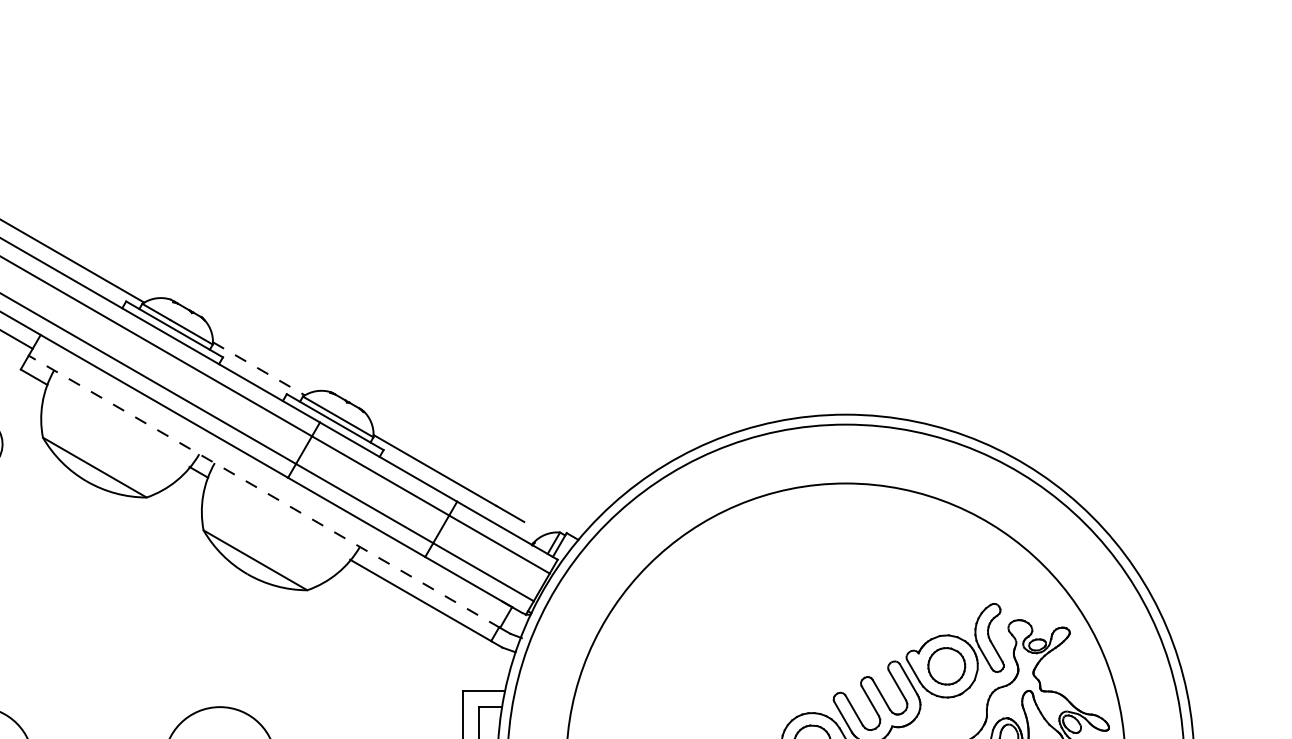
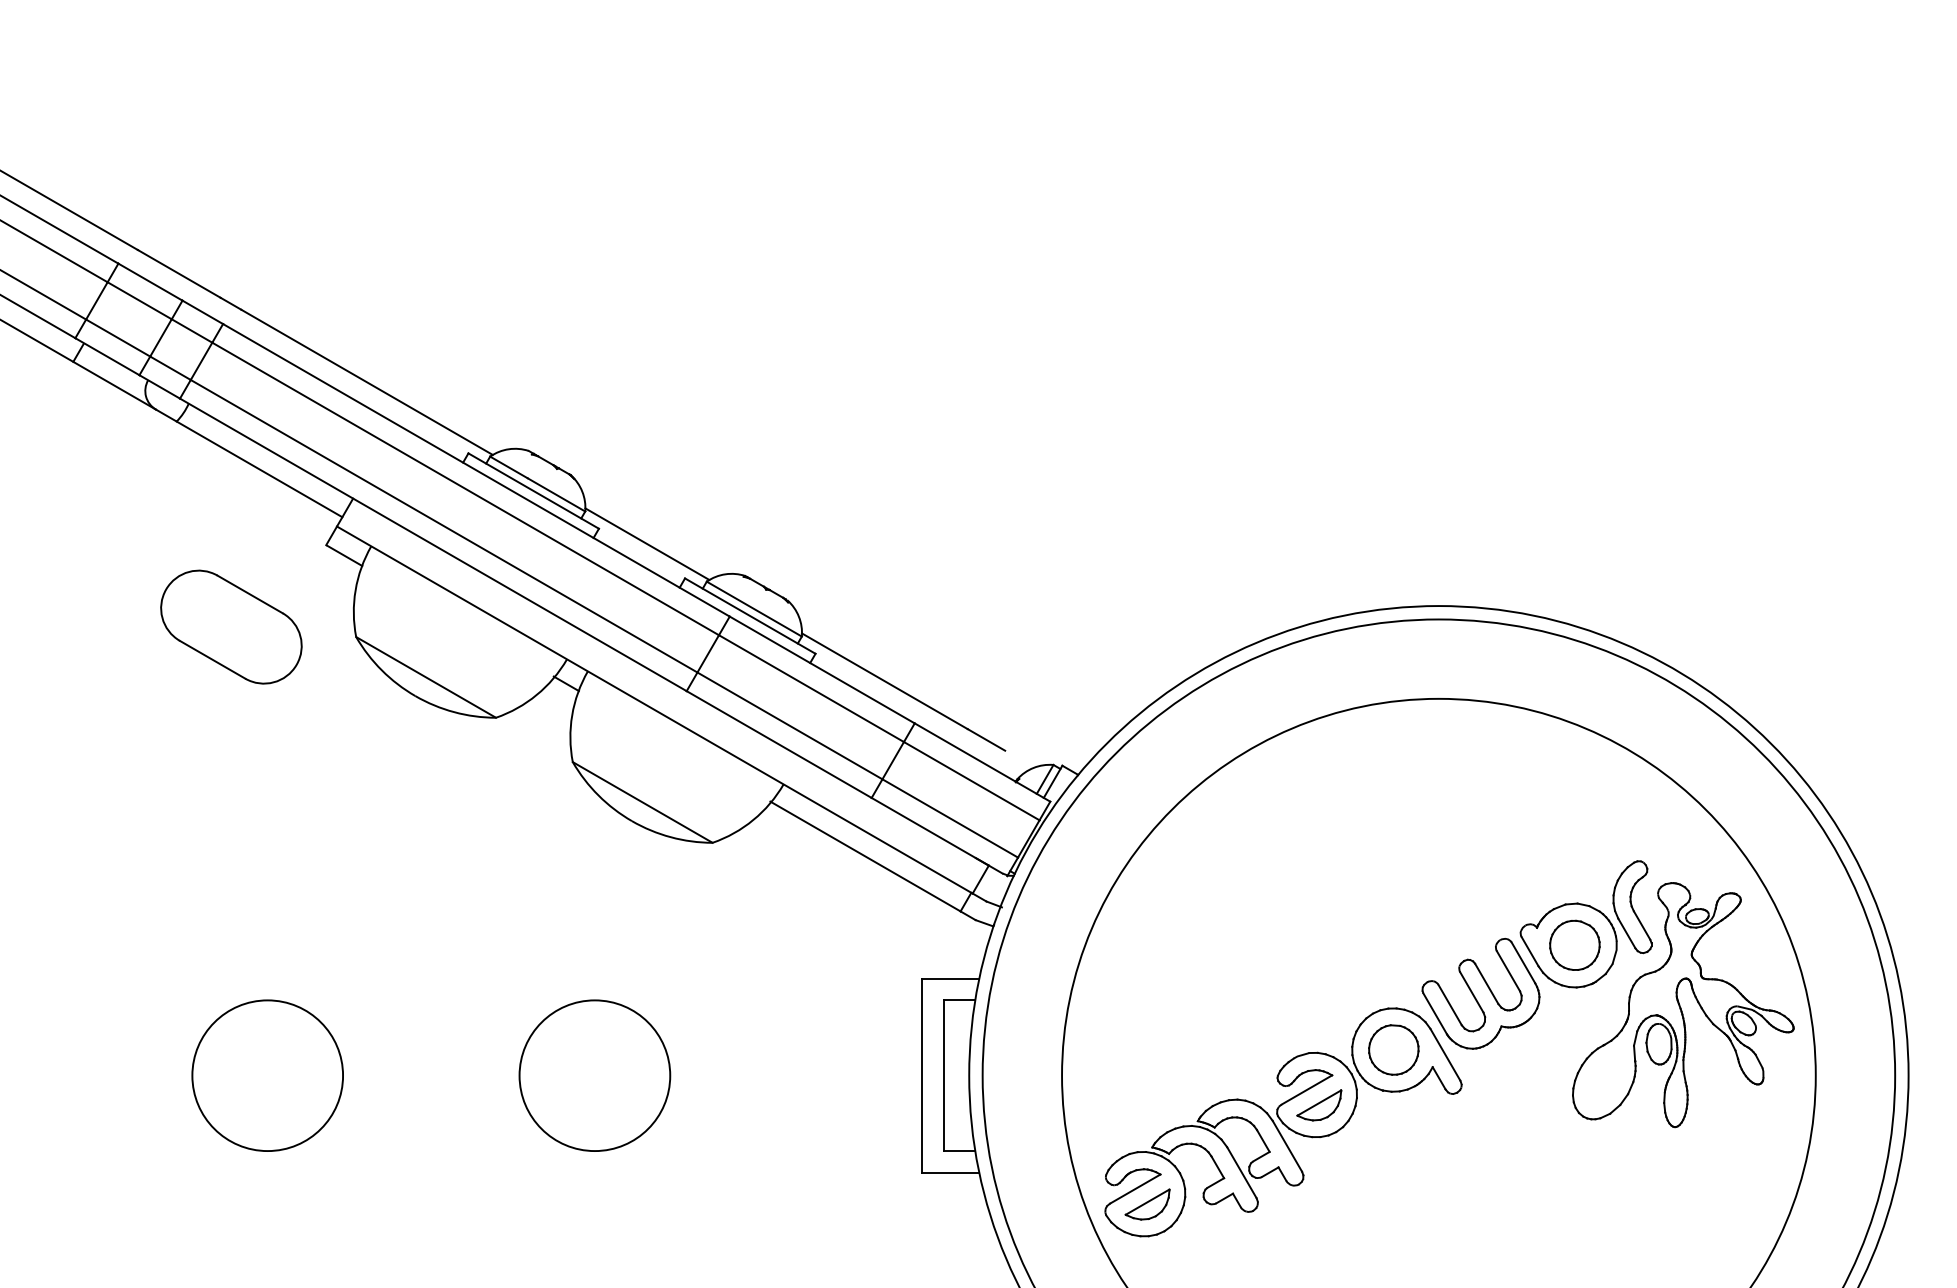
line: (259, 369) -> (647, 544), dashed -> solid
line: (264, 492) -> (655, 710), dashed -> solid

